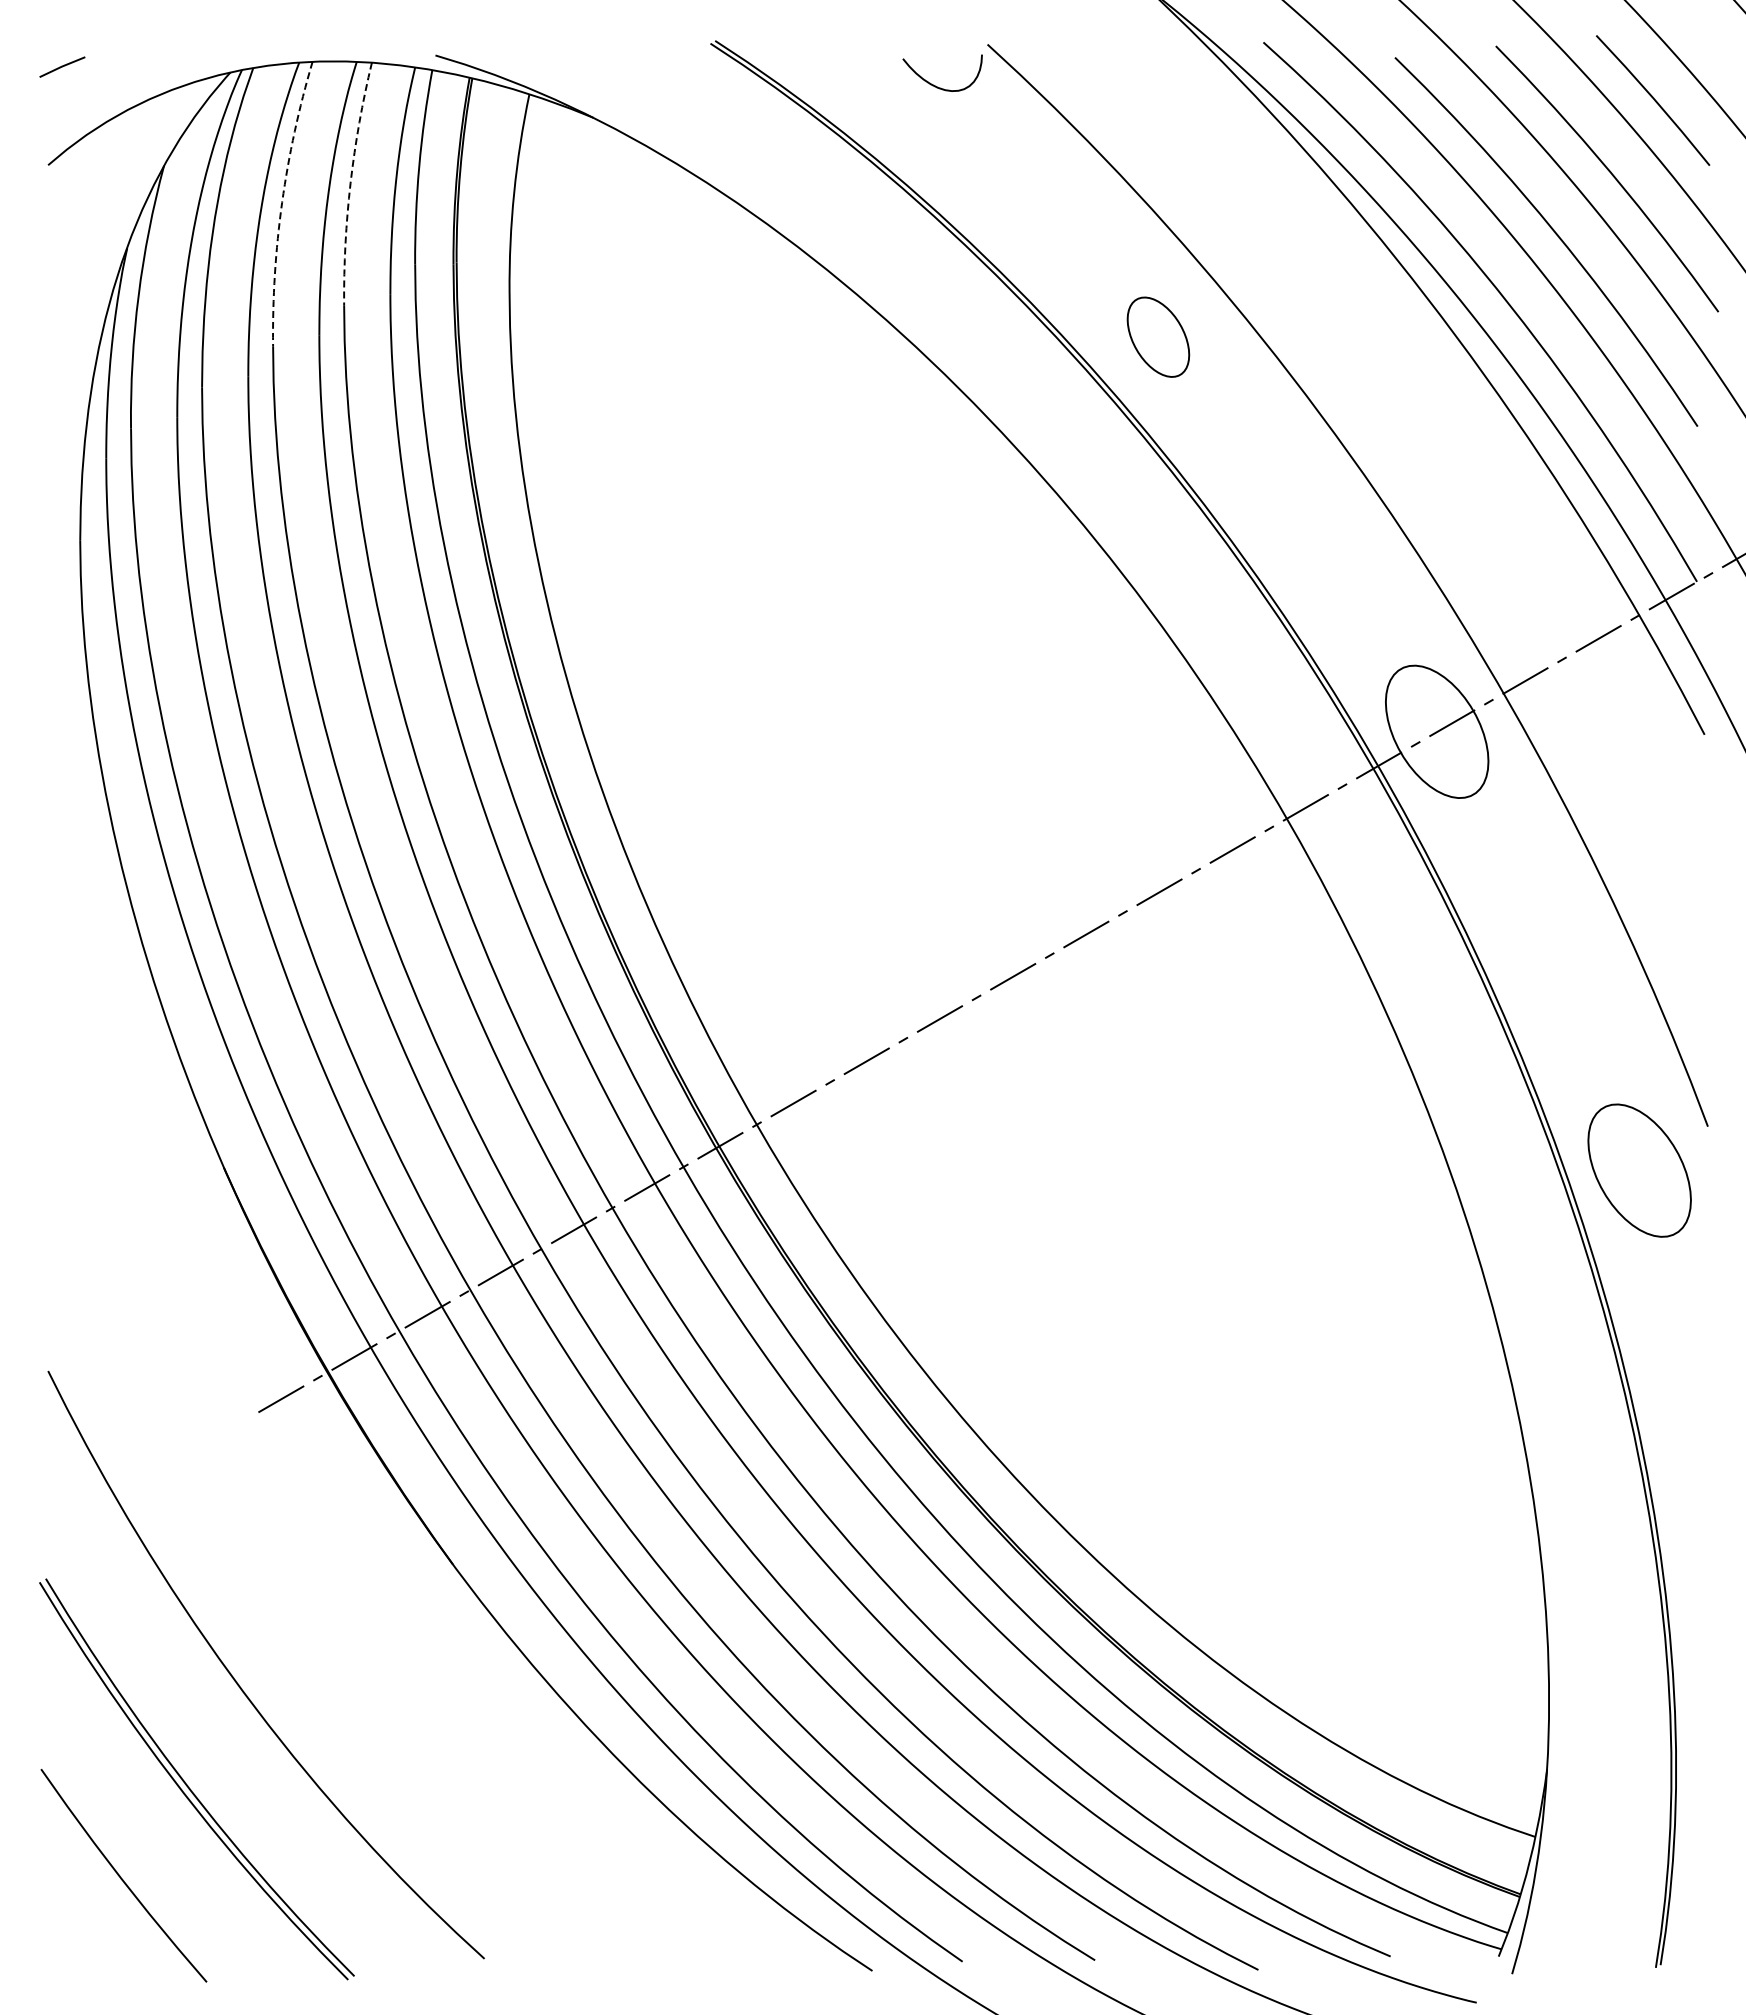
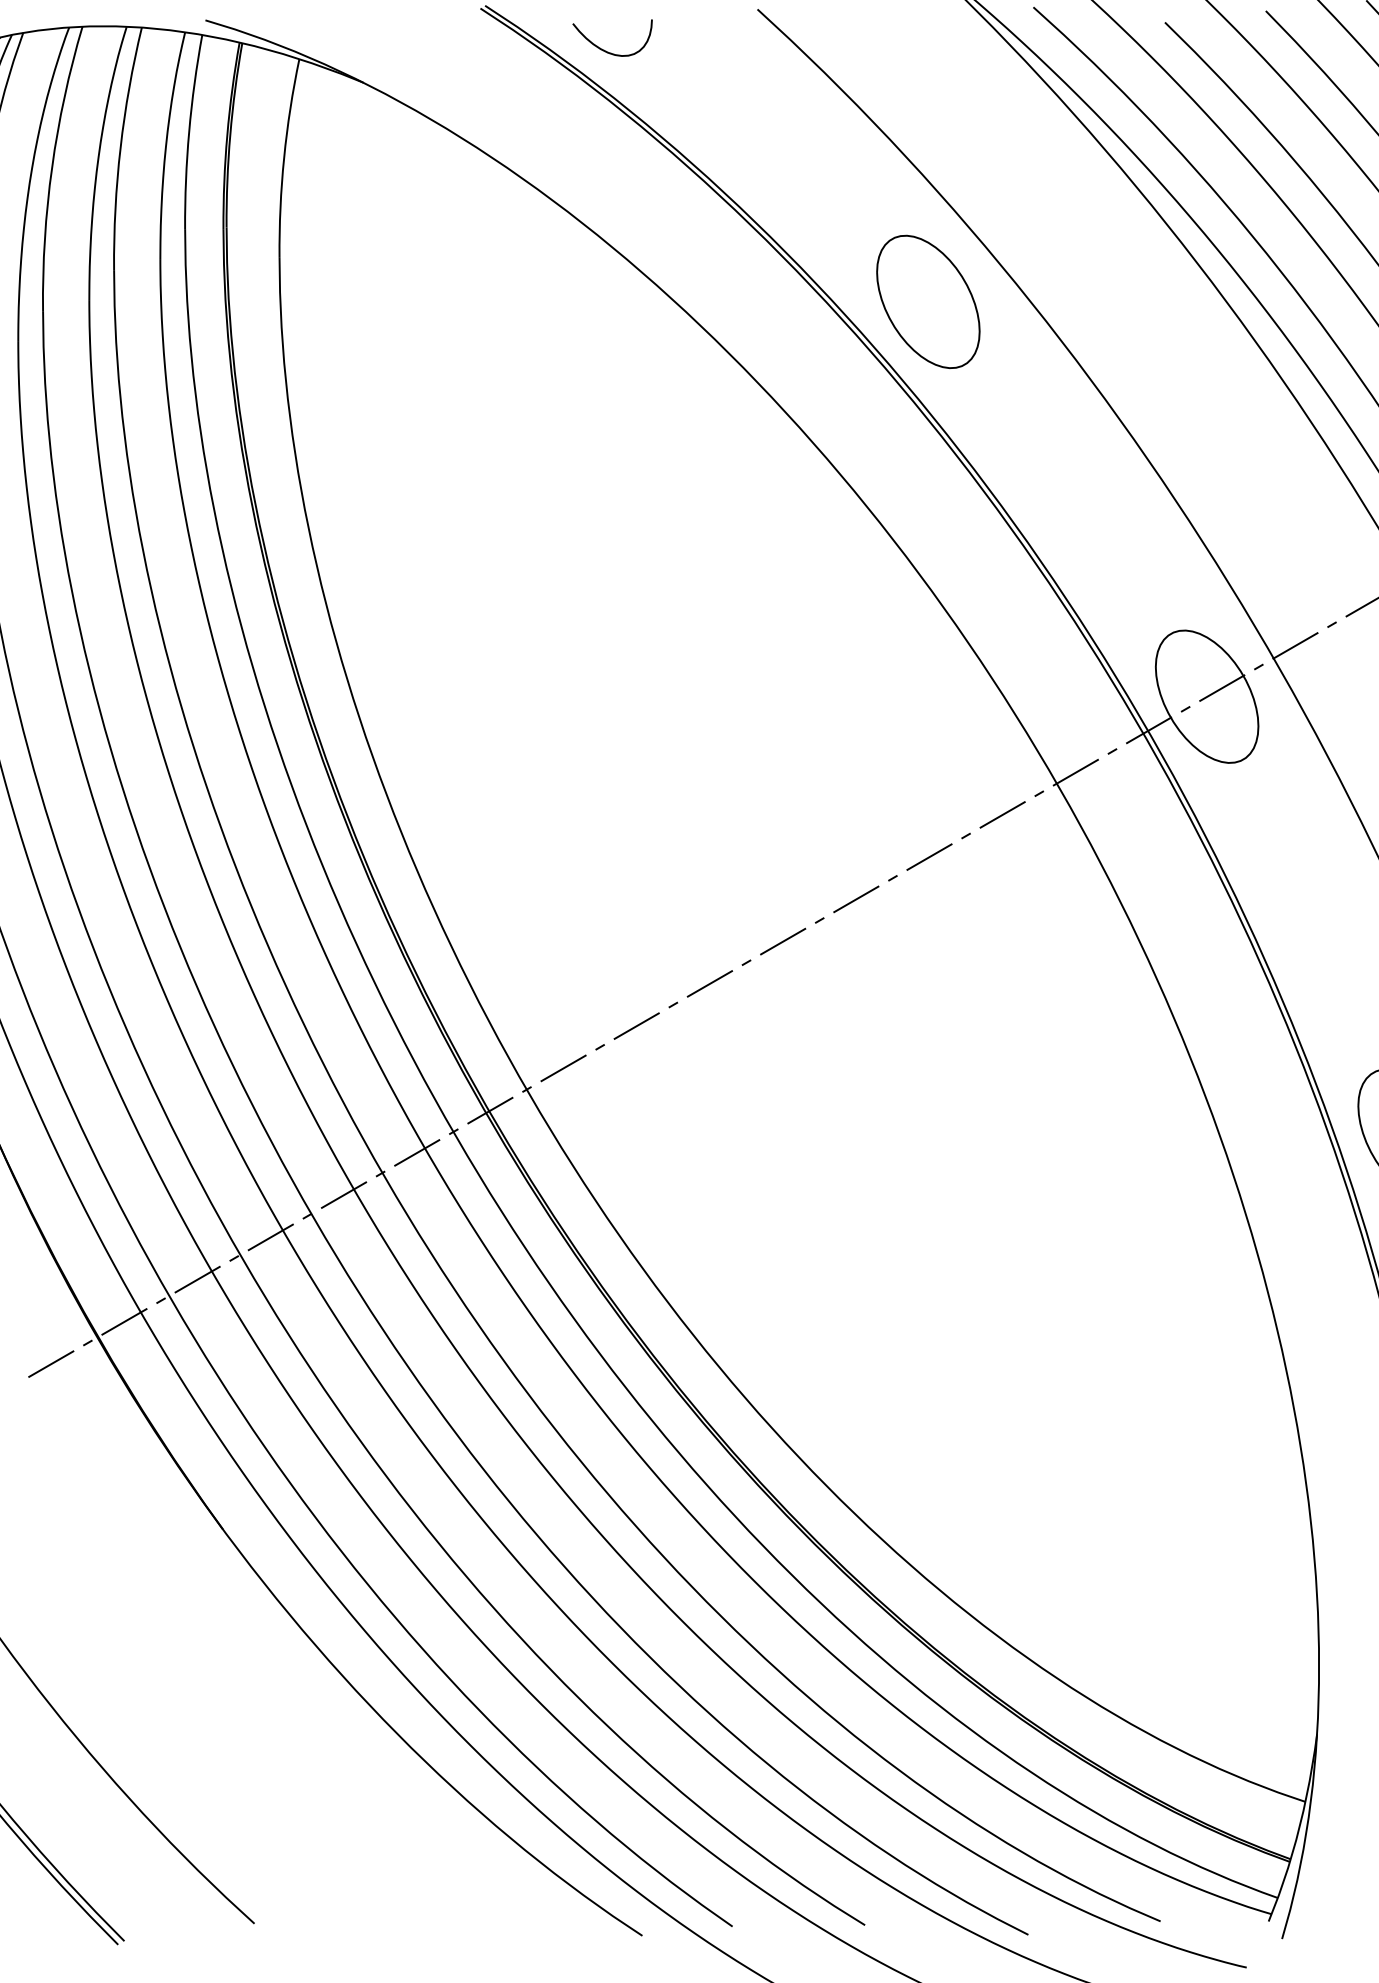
curve: (935, 85) -> (605, 50), moved
arc: (350, 183) -> (120, 148), dashed -> solid
arc: (282, 202) -> (52, 167), dashed -> solid
part: (1158, 337) -> (928, 302), size x1.67

